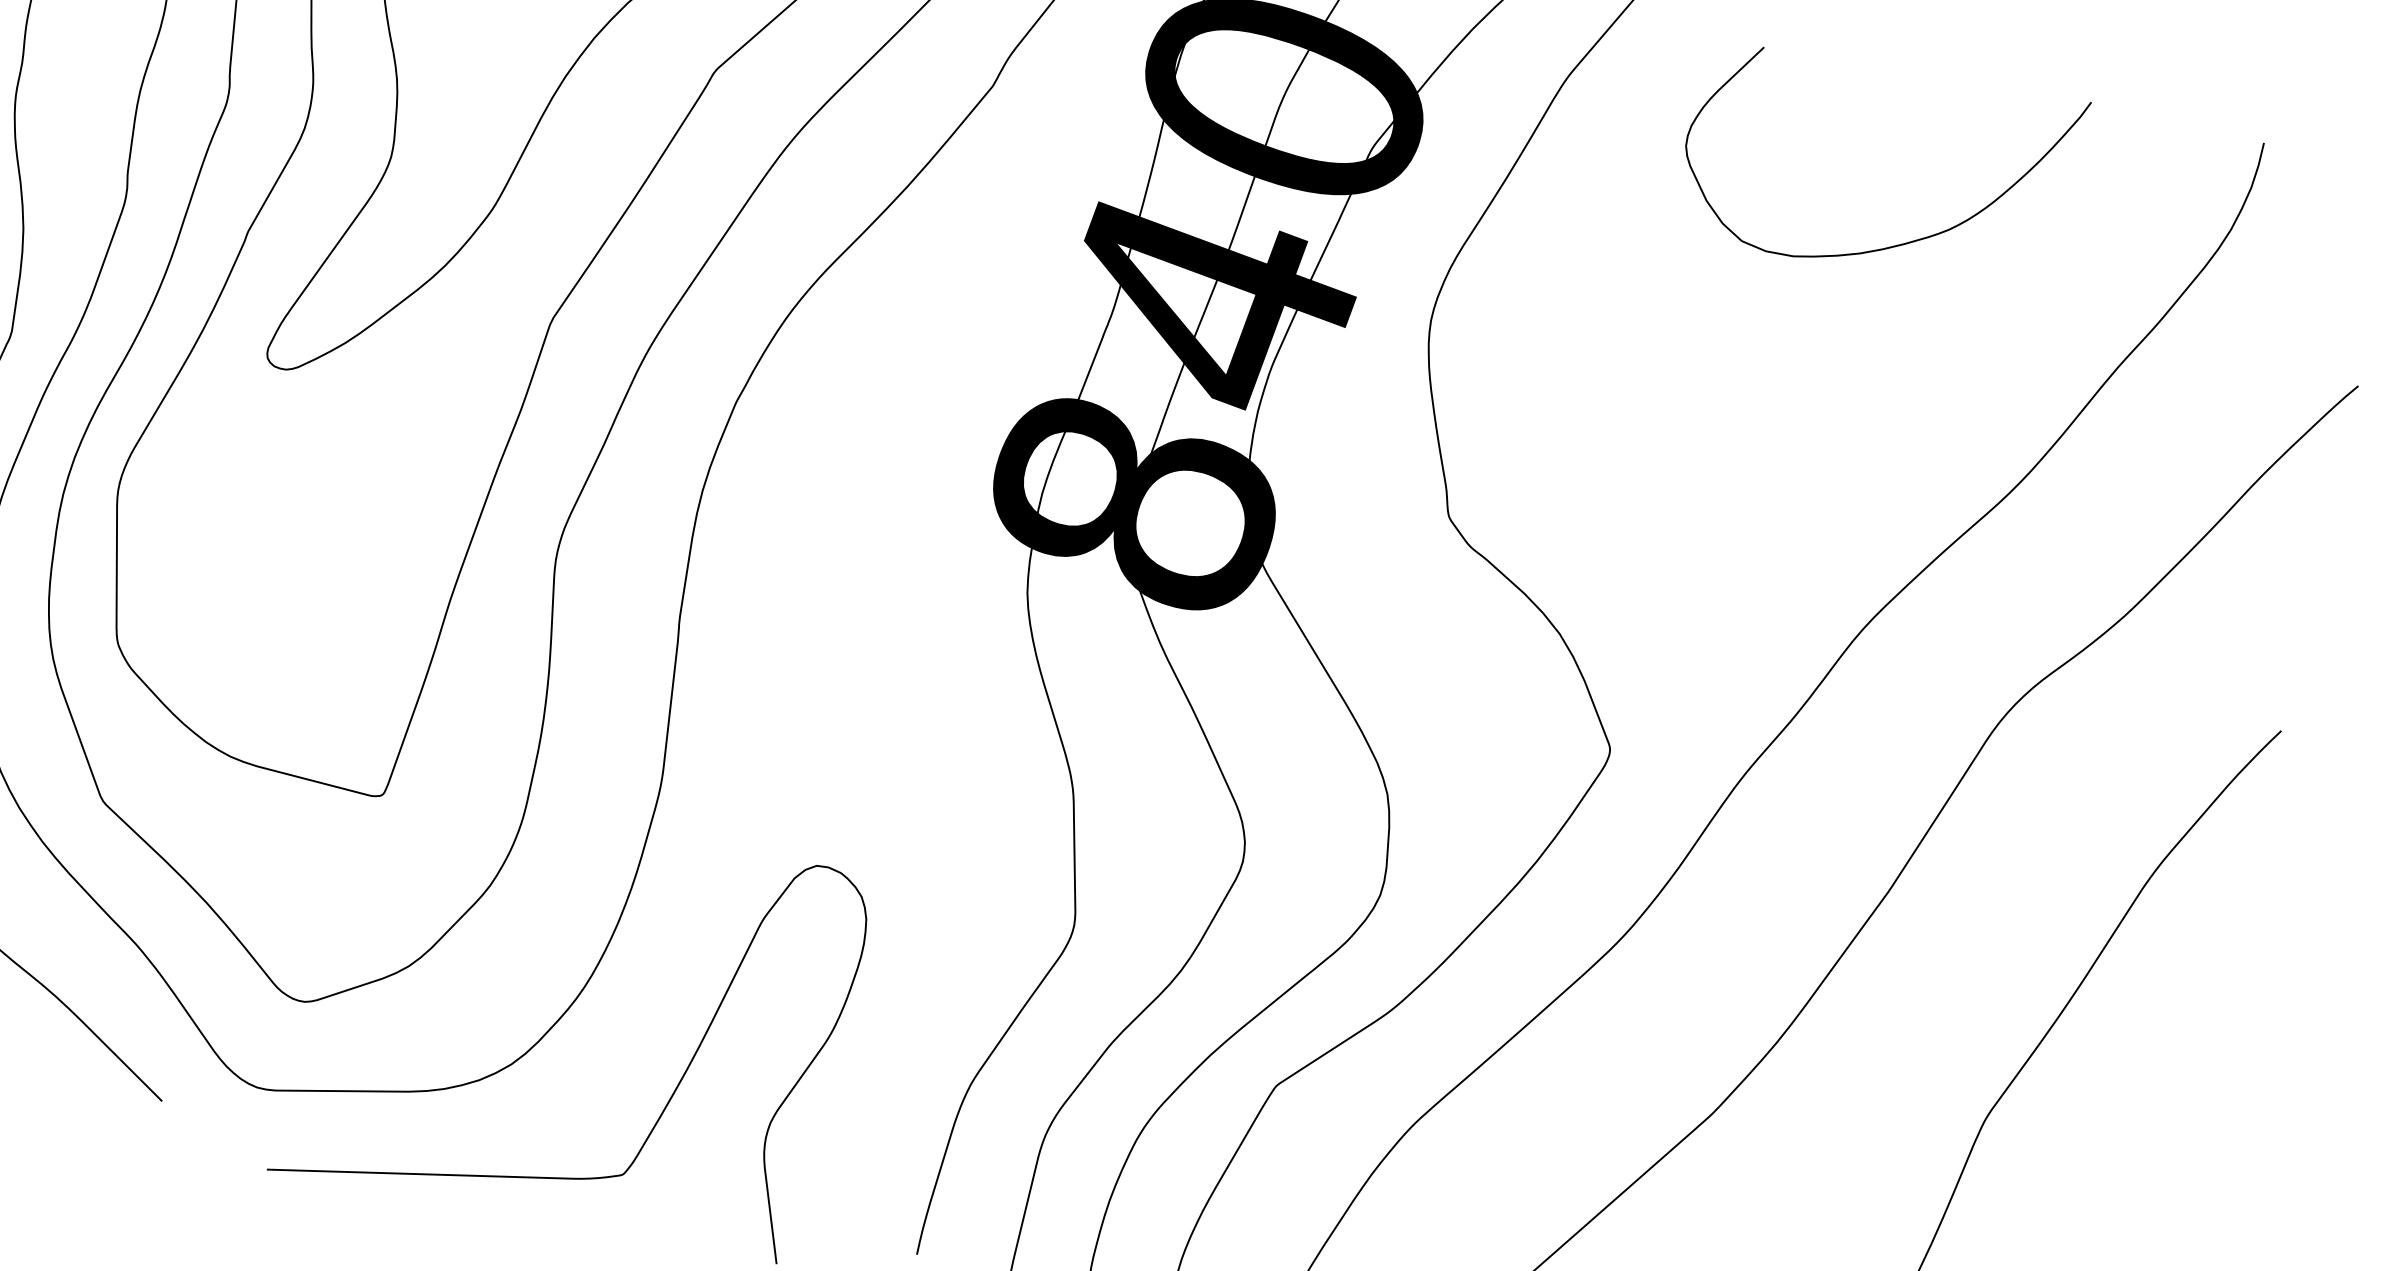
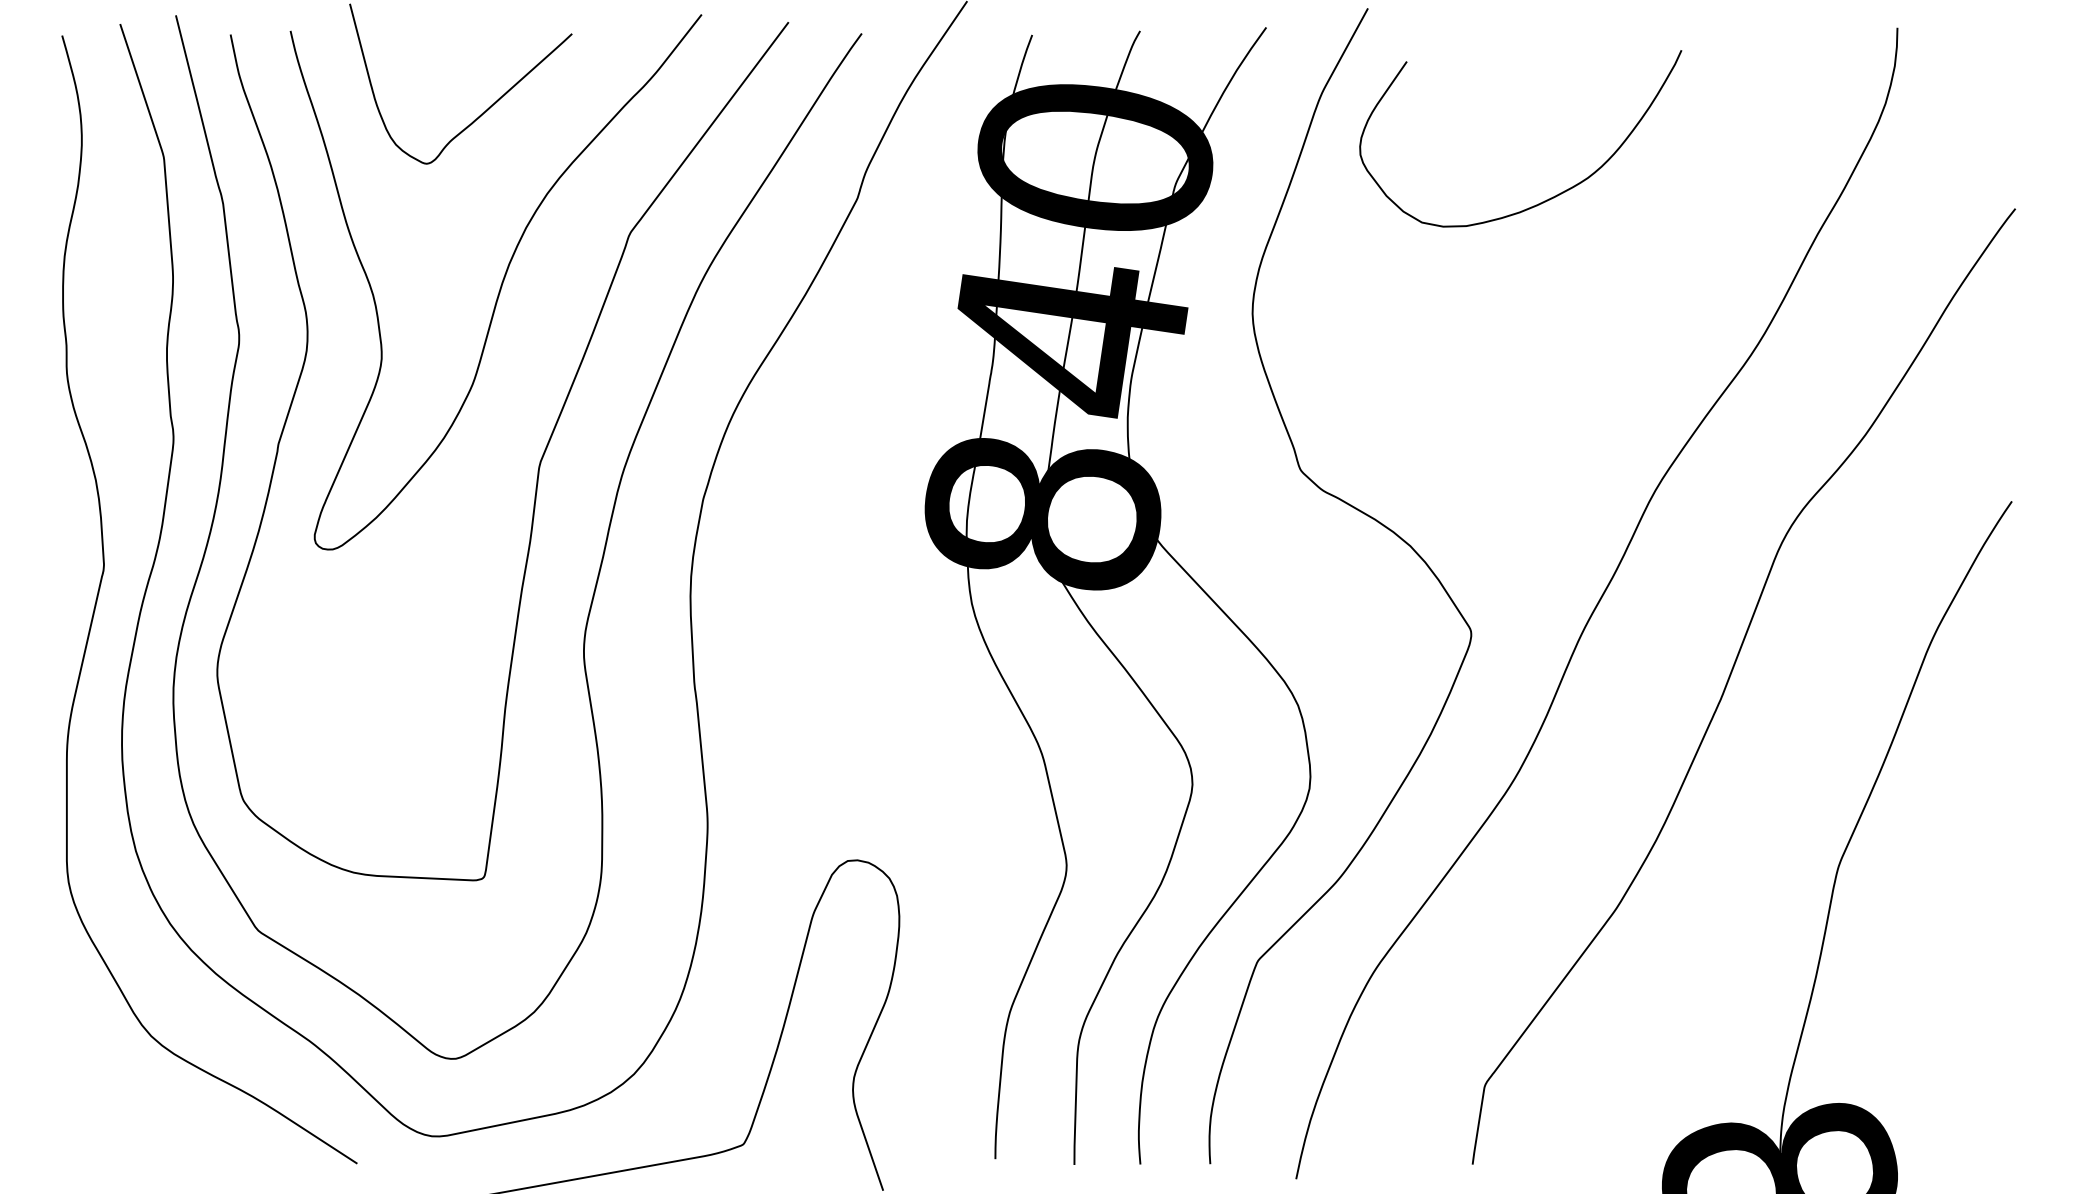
curve: (1897, 244) -> (1548, 198), moved

